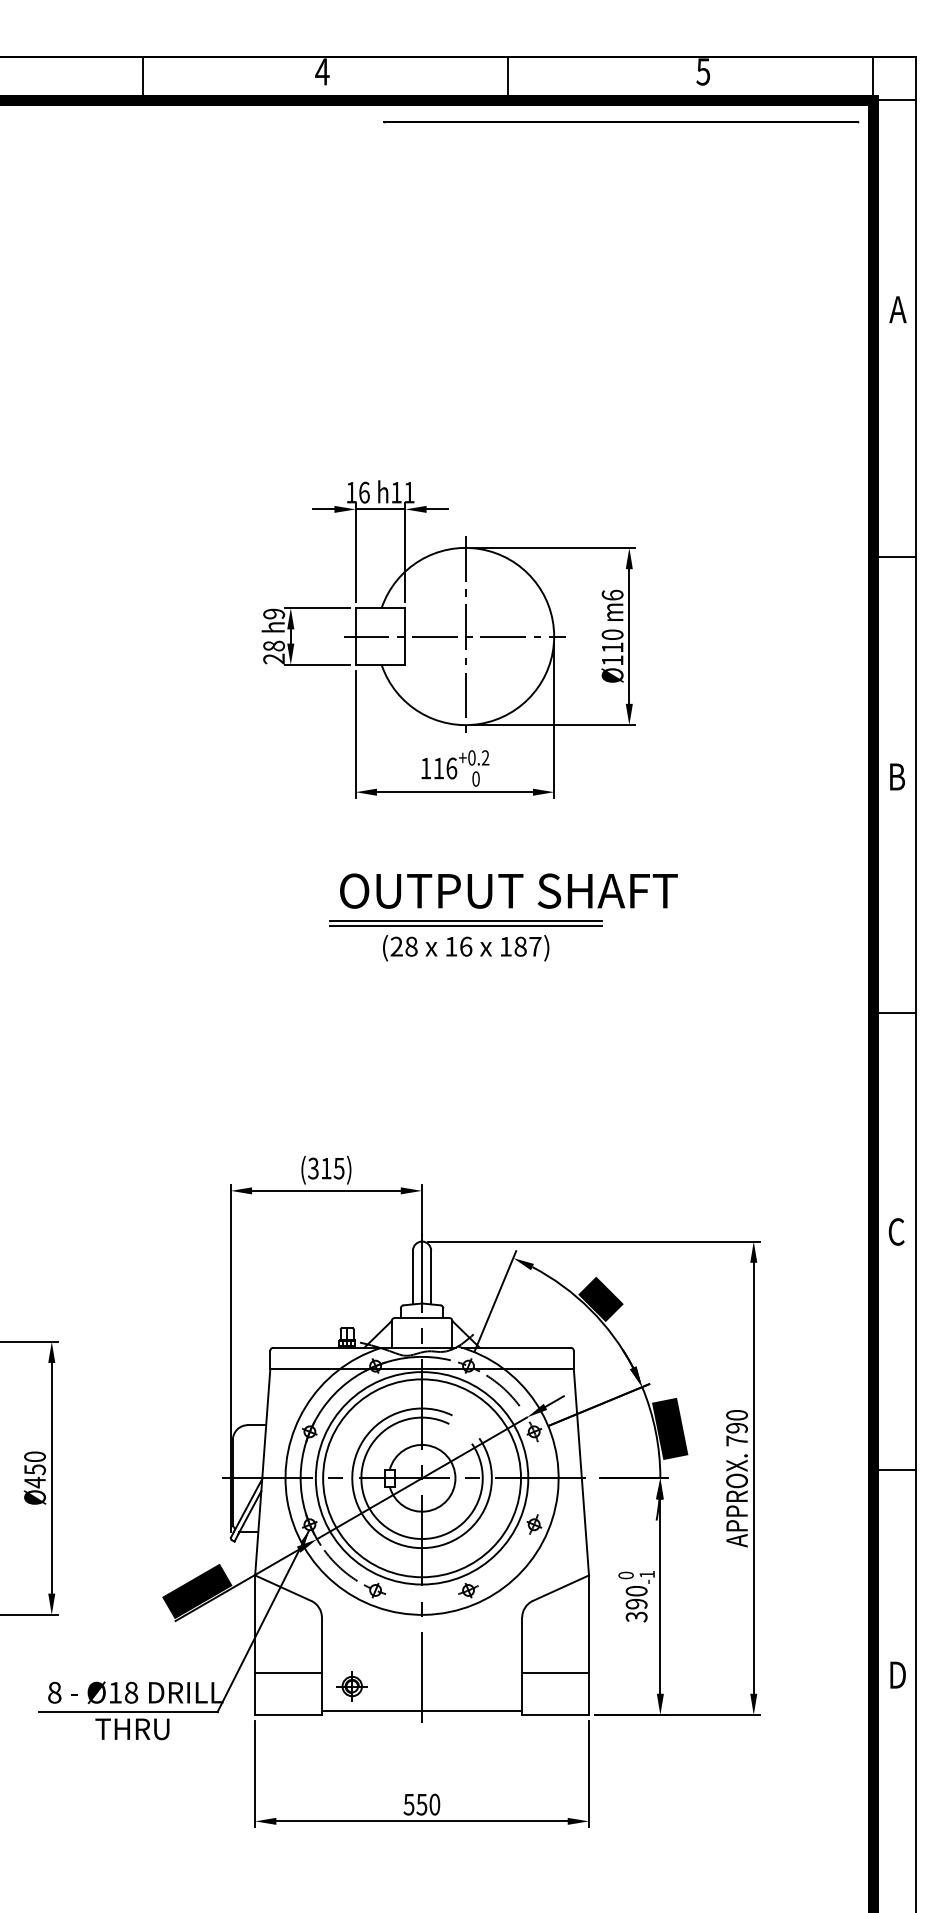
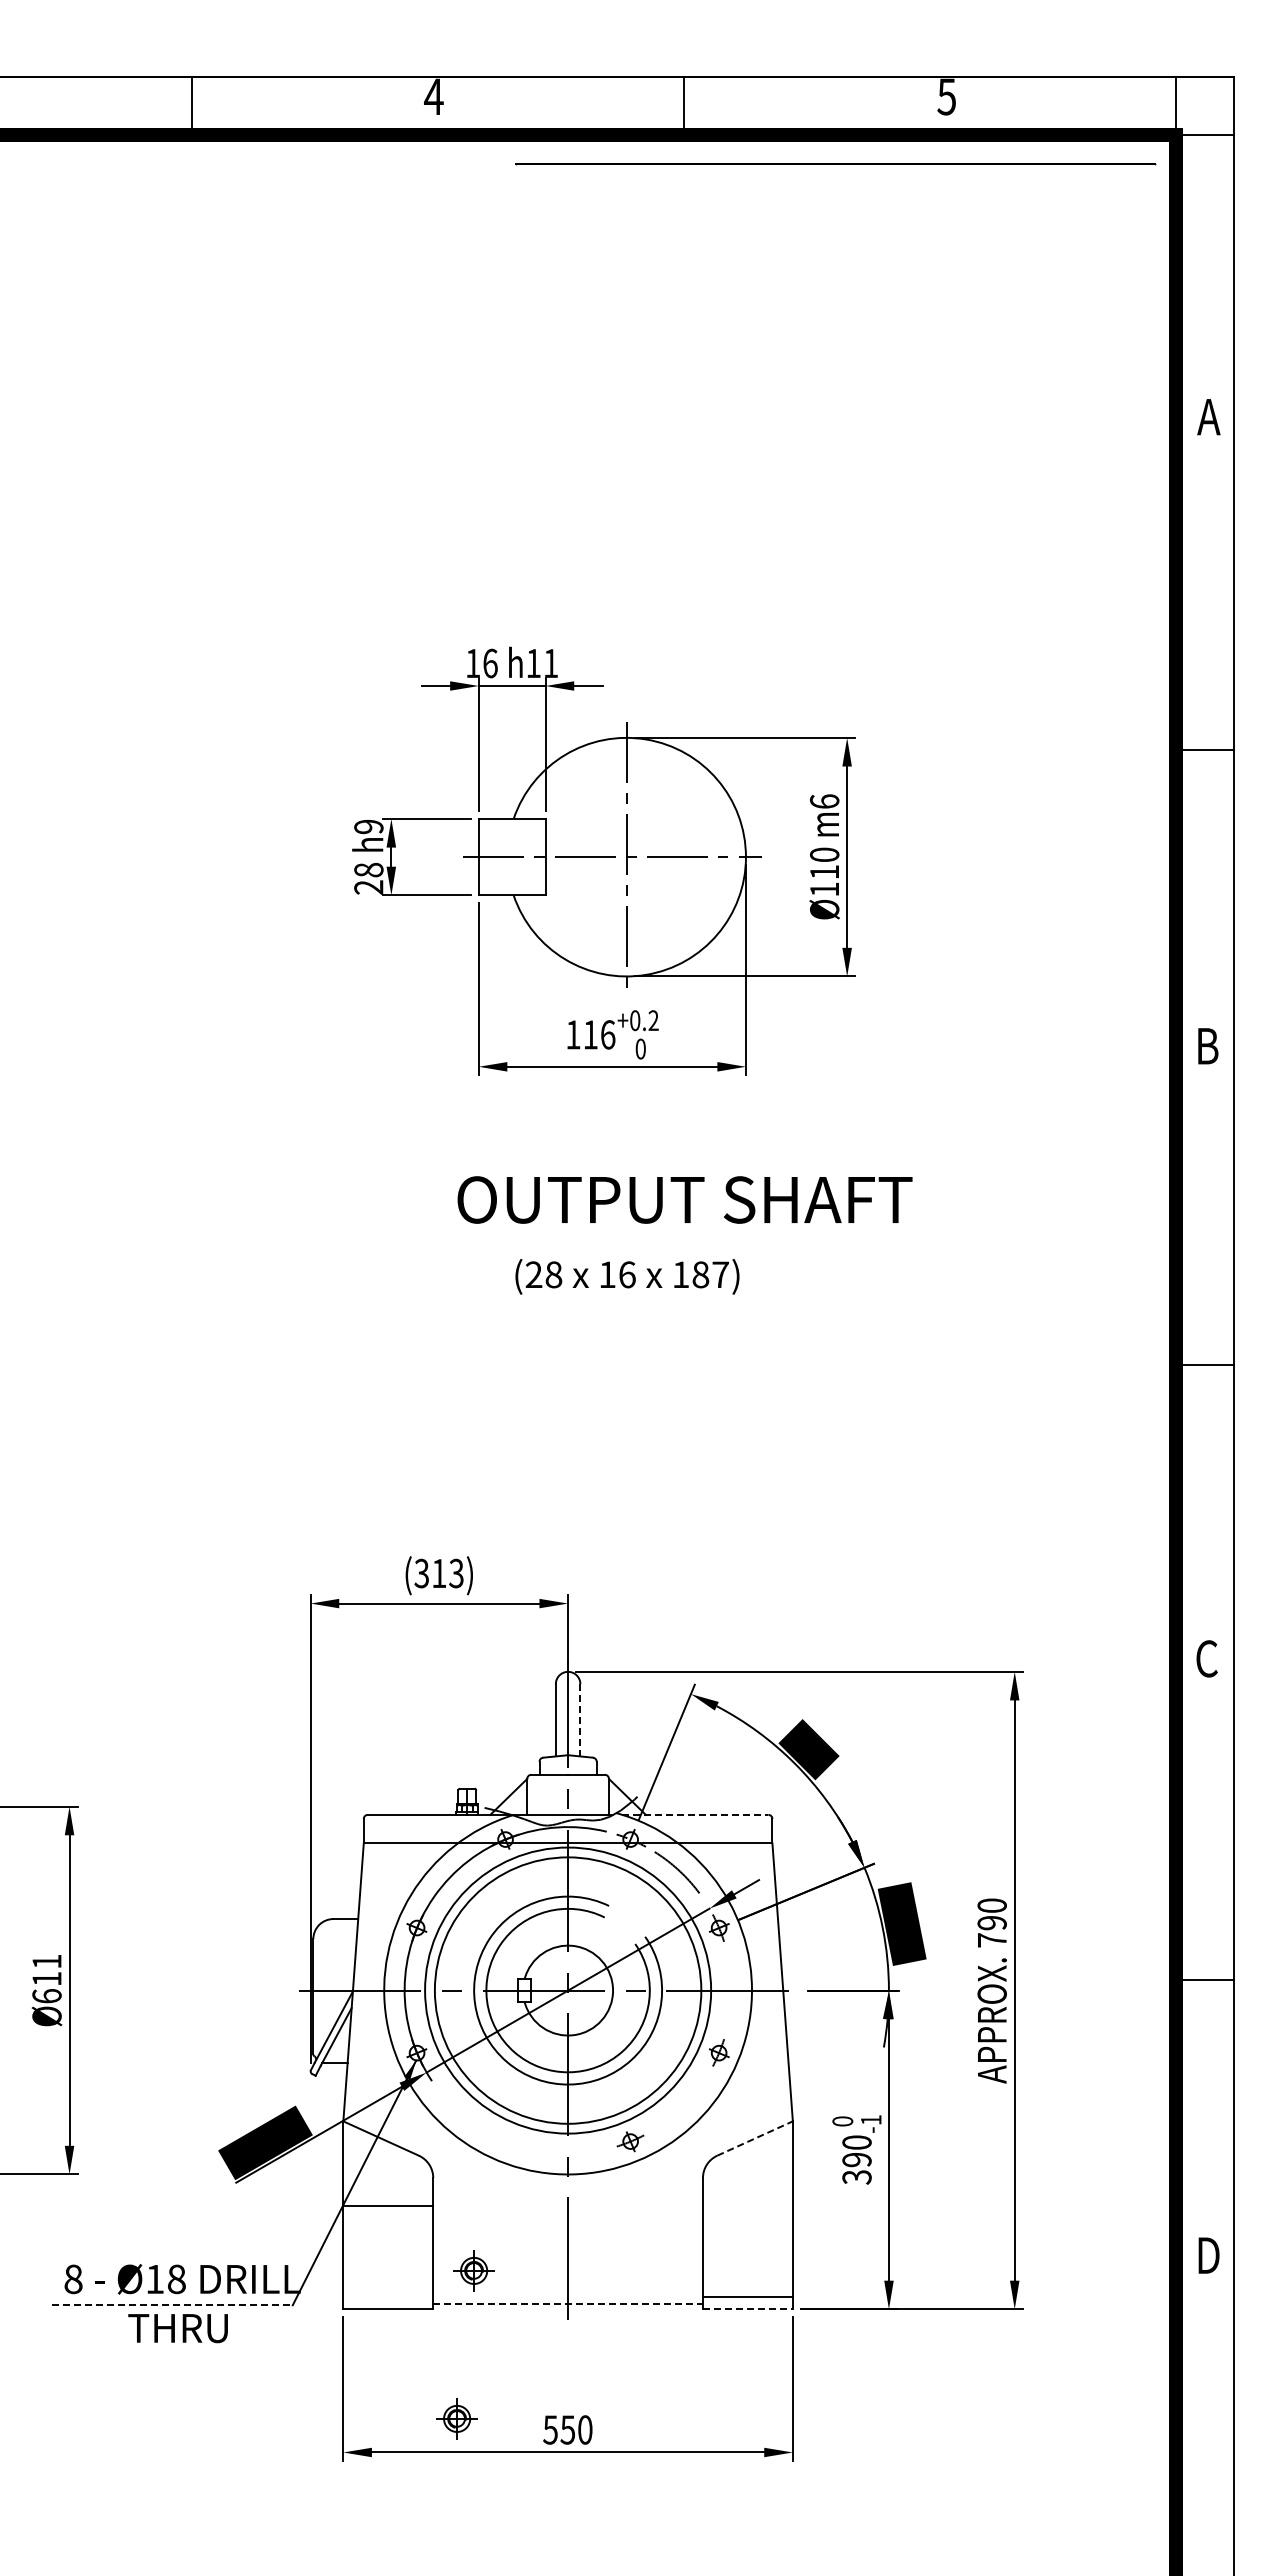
line: (465, 921) -> (626, 1240), removed
line: (465, 925) -> (626, 1246), removed
text: (339, 1167) -> (456, 1572), (315) -> (313)
line: (431, 1277) -> (580, 1720), solid -> dashed
line: (516, 1347) -> (695, 1814), solid -> dashed
text: (34, 1470) -> (46, 1979), Ø450 -> Ø611
part: (354, 1574) -> (477, 2119), removed
line: (561, 1588) -> (755, 2138), solid -> dashed
line: (288, 1672) -> (388, 2206), moved
line: (555, 1672) -> (747, 2297), moved
line: (422, 1710) -> (568, 2303), solid -> dashed
line: (129, 1712) -> (173, 2305), solid -> dashed
line: (555, 1715) -> (747, 2309), solid -> dashed
part: (339, 1796) -> (456, 2418), added

